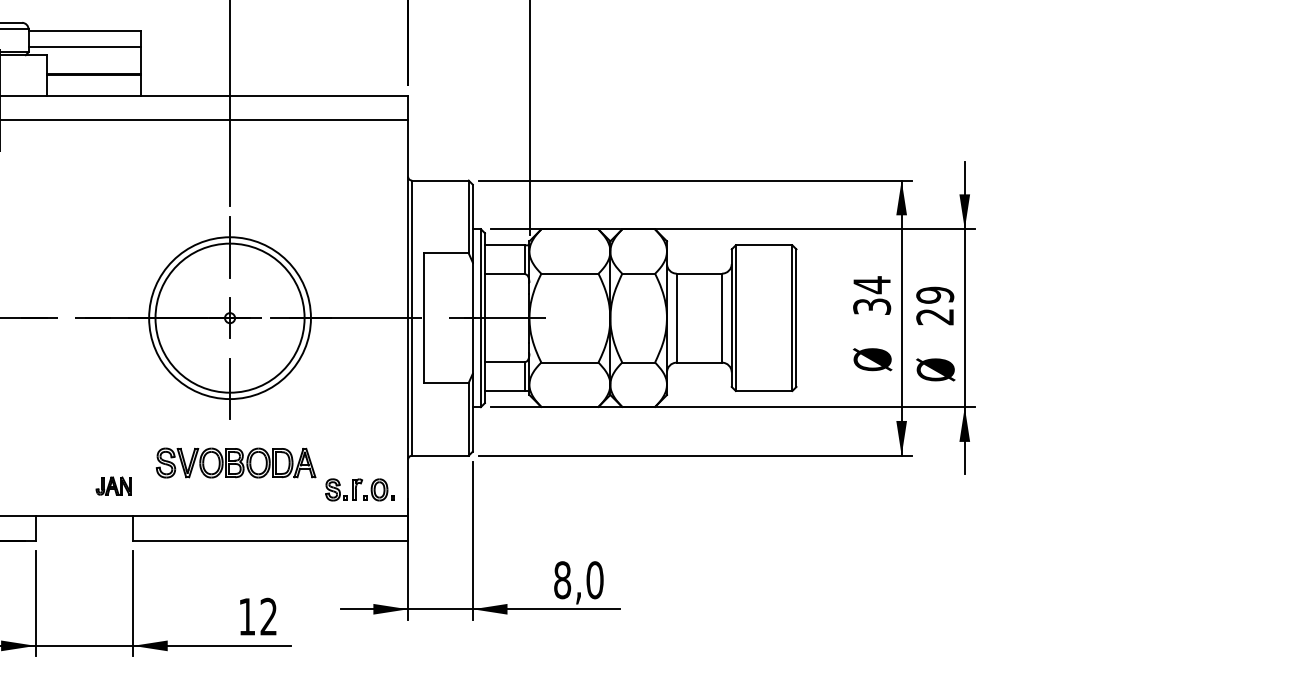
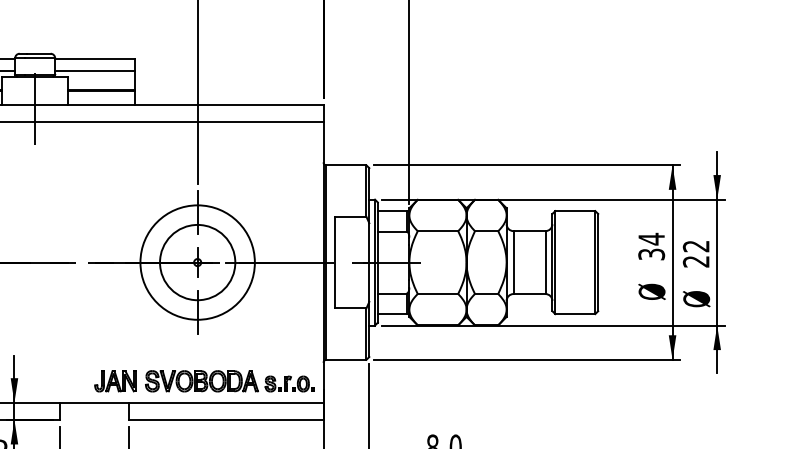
text: (935, 294) -> (696, 245), 29 -> 22
circle: (229, 317) -> (197, 262), size x0.71
part: (235, 462) -> (201, 380), moved
part: (113, 485) -> (115, 380), size x1.67

